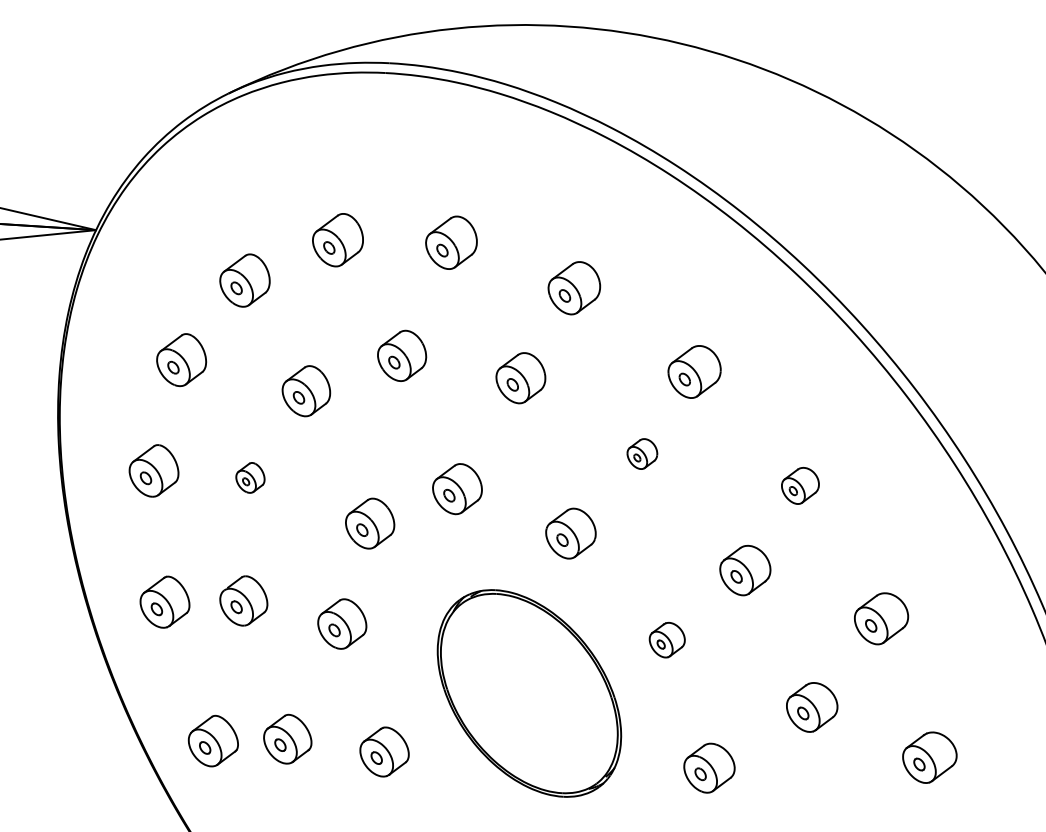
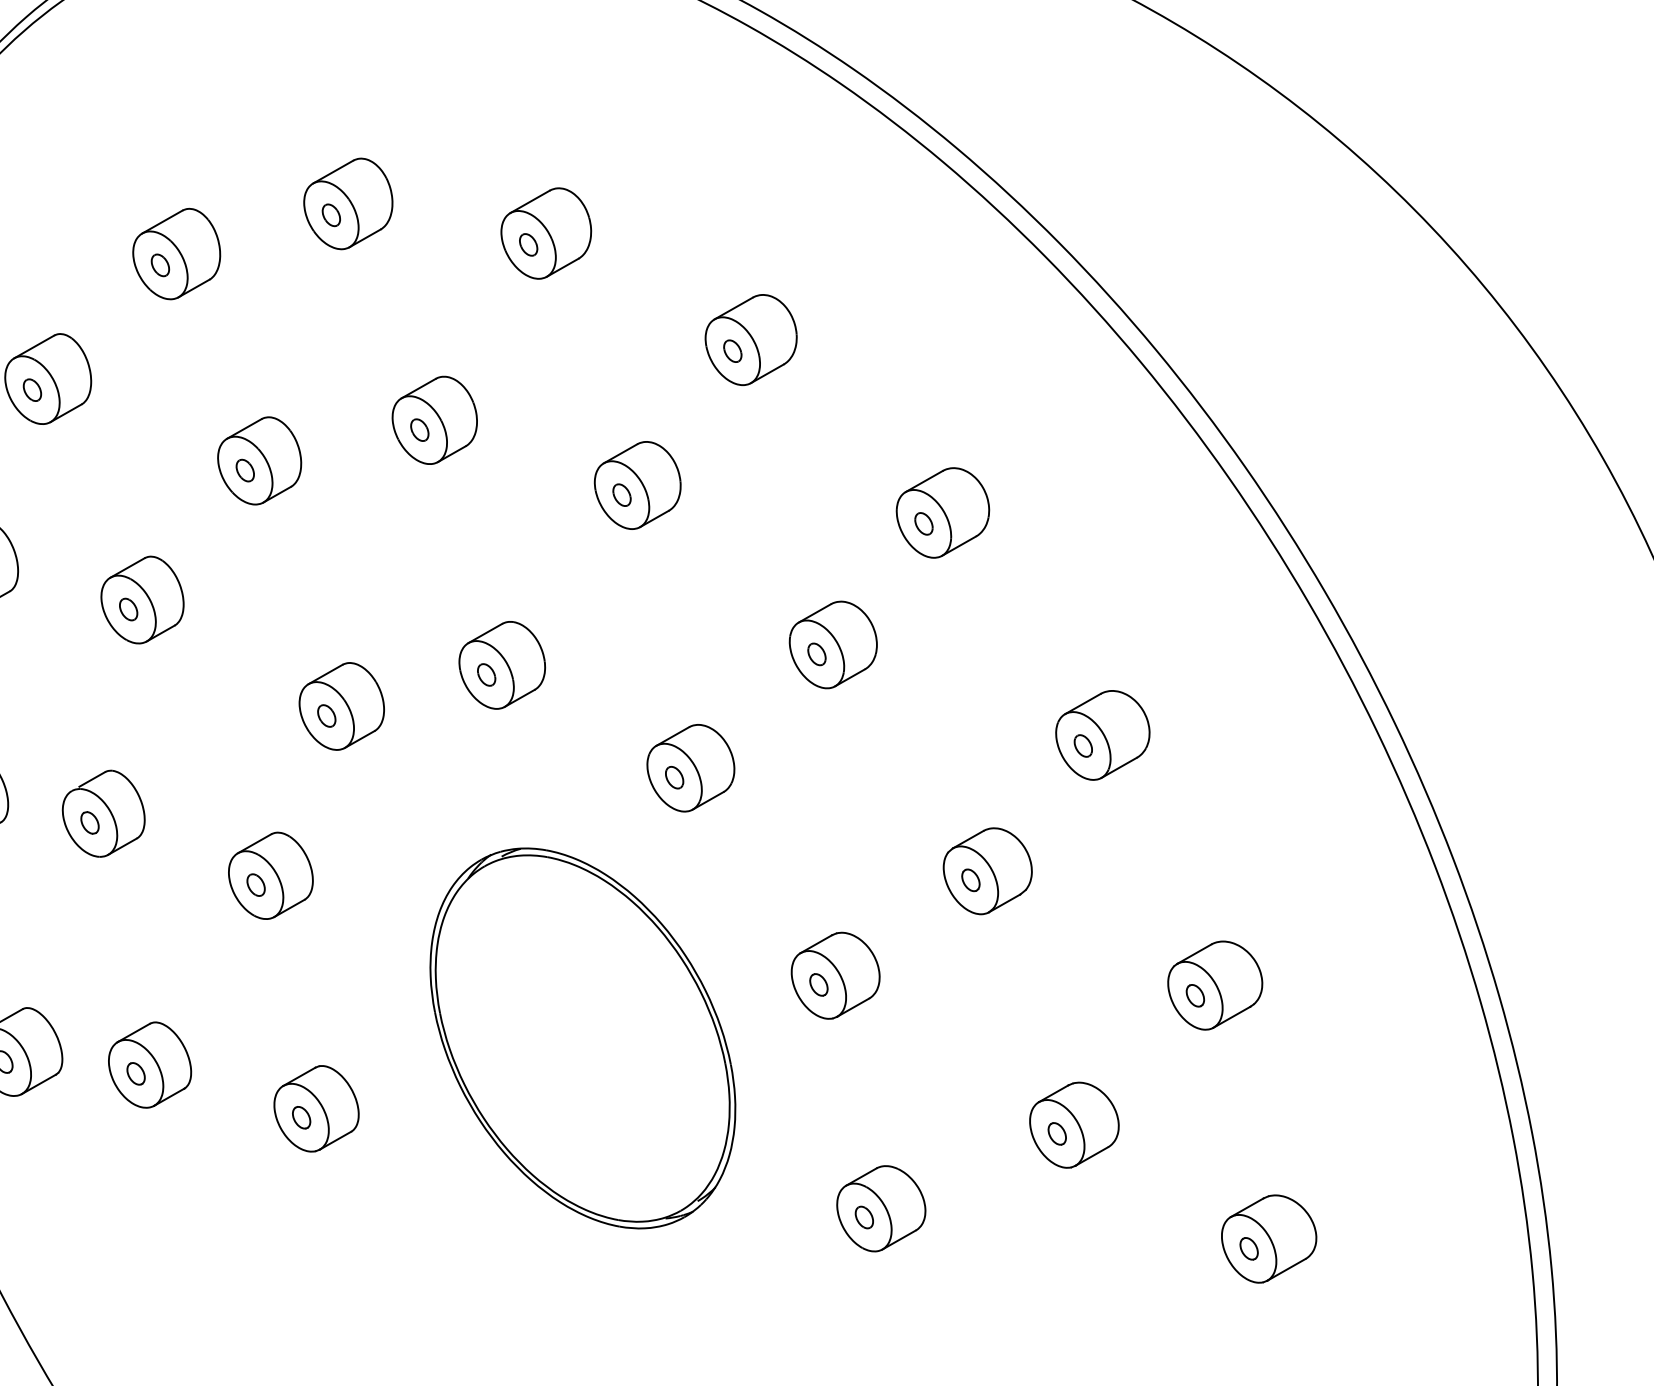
part: (642, 453) -> (833, 643), size x1.67
part: (250, 477) -> (142, 599), size x1.67
part: (800, 485) -> (1102, 734), size x1.43
part: (667, 639) -> (836, 974), size x1.43

